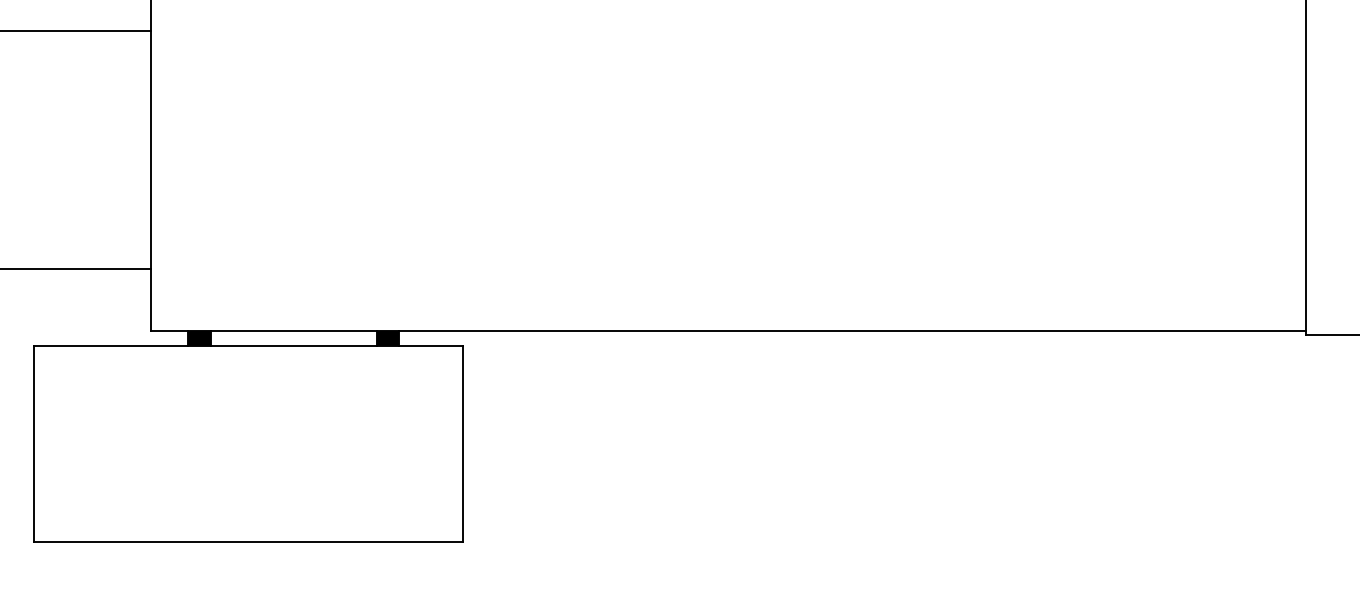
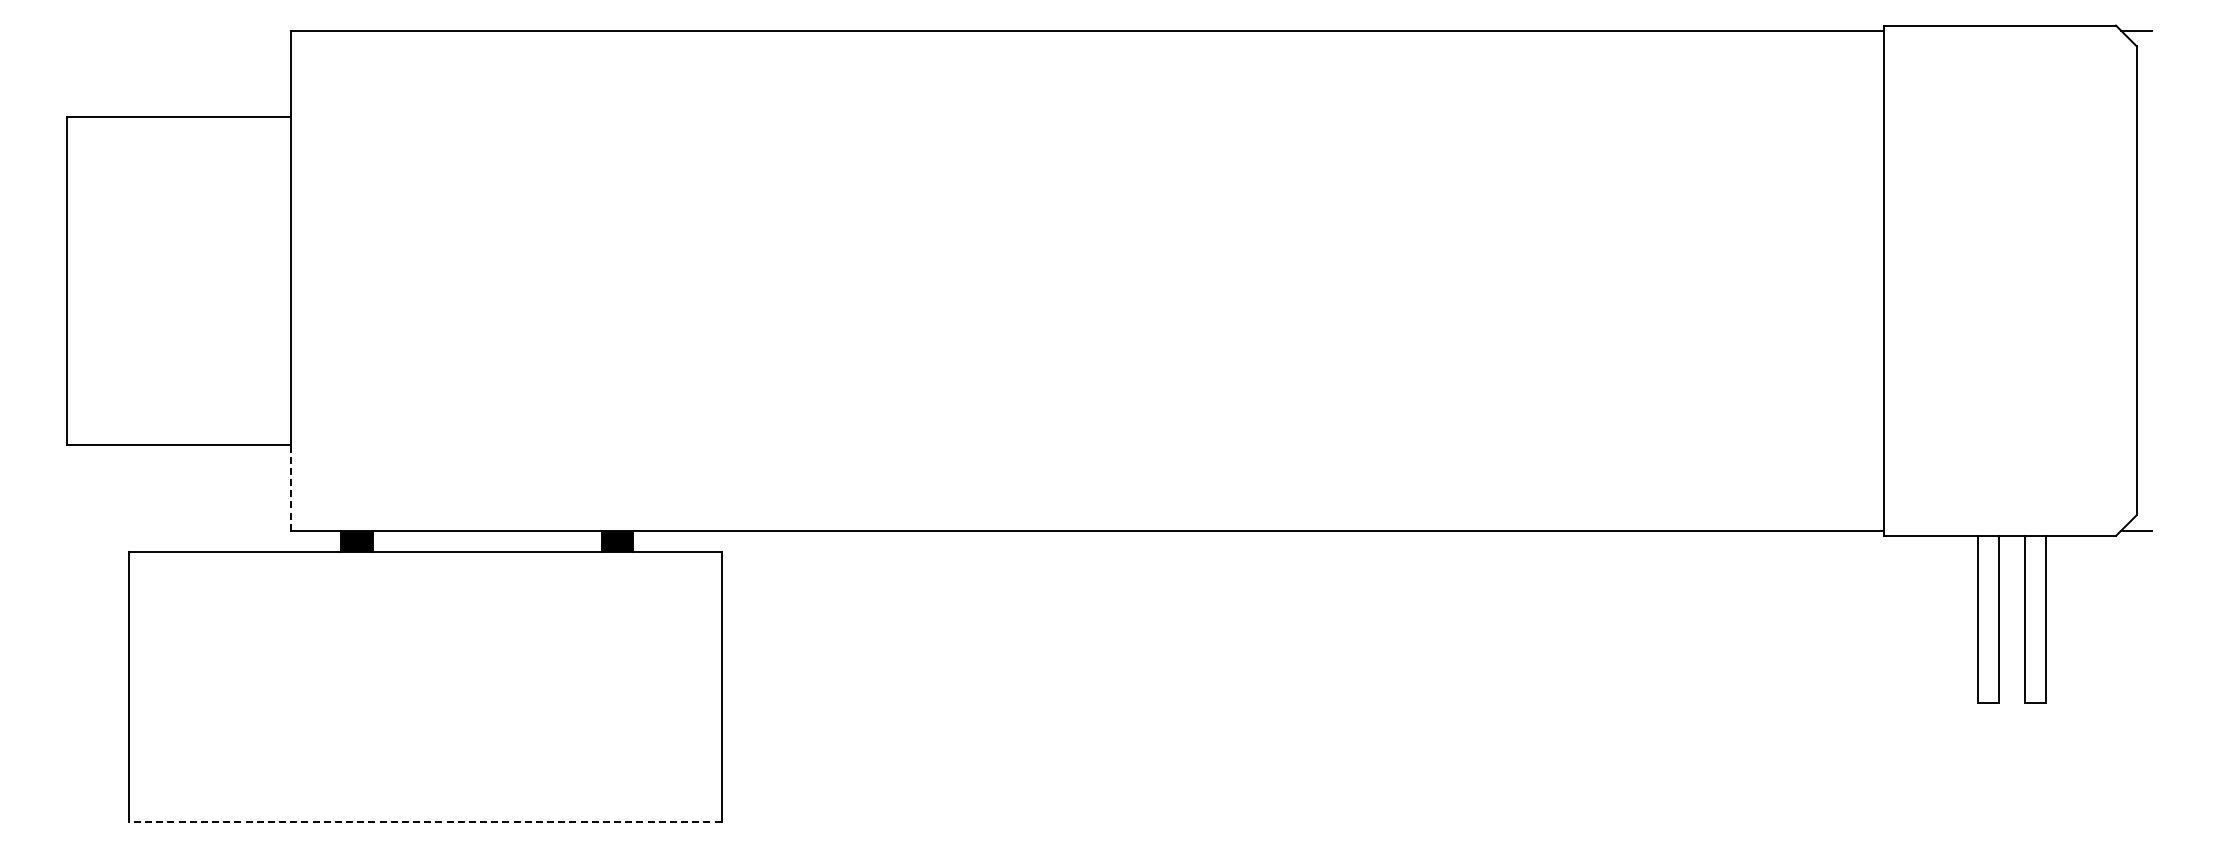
line: (151, 299) -> (290, 487), solid -> dashed
line: (248, 542) -> (424, 822), solid -> dashed

